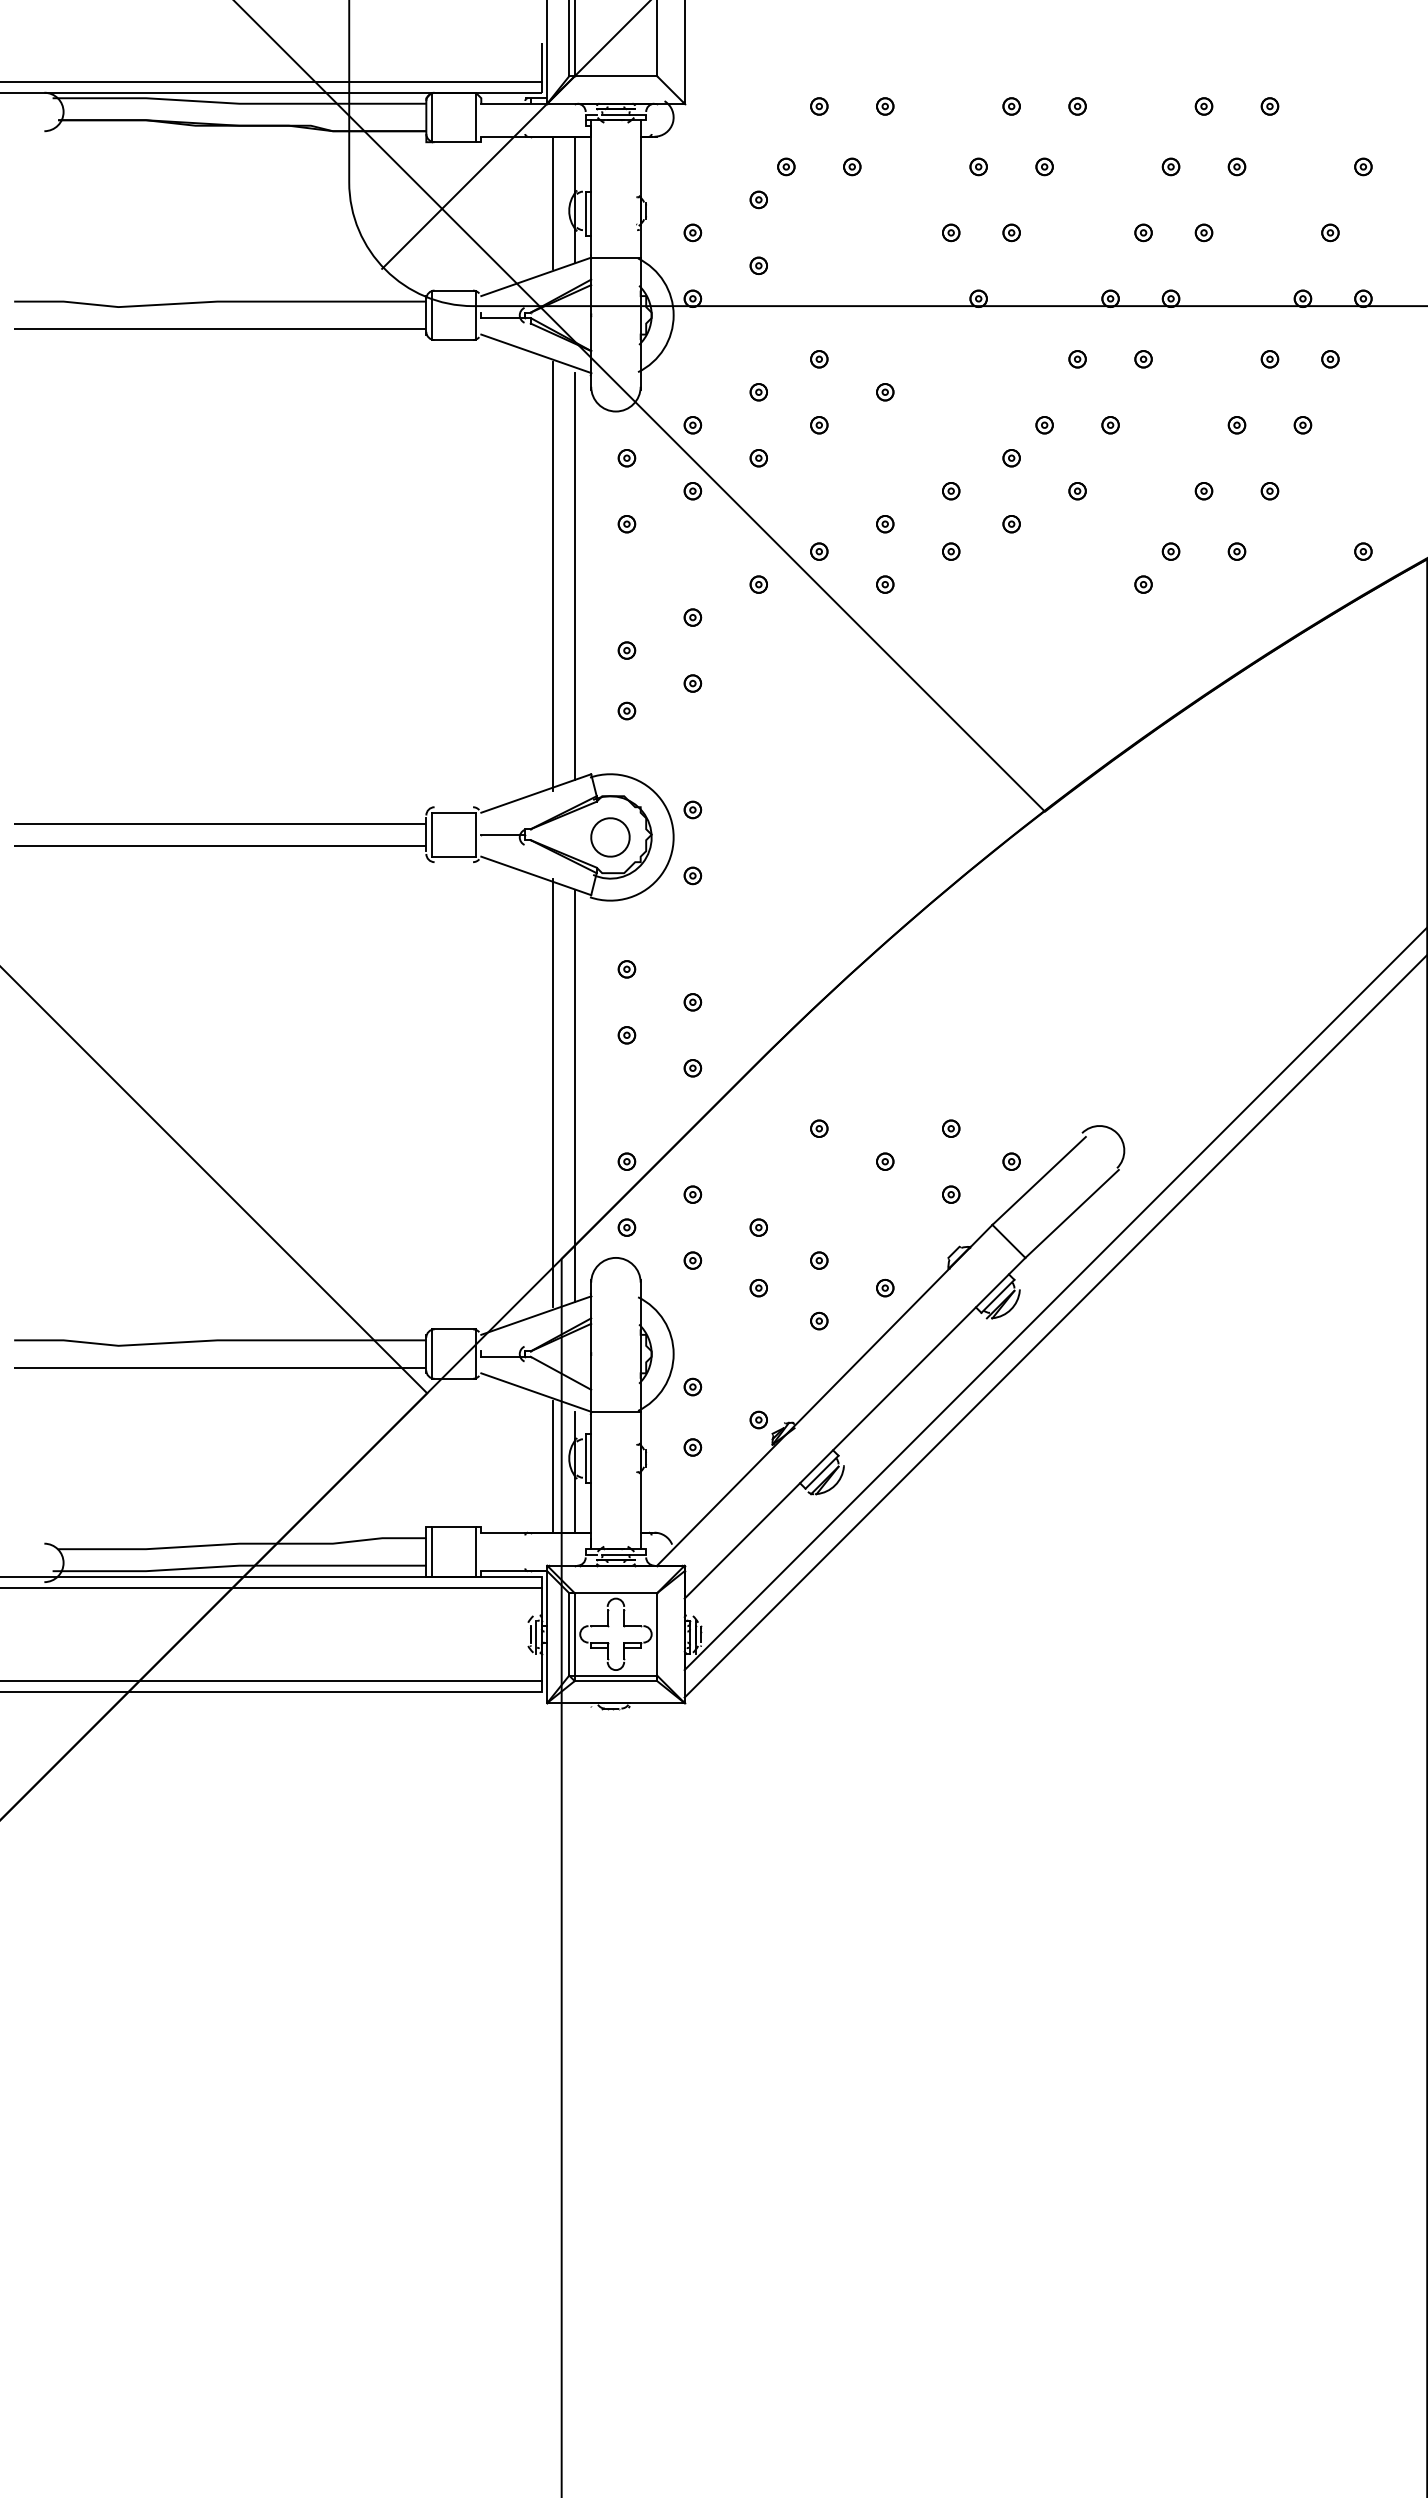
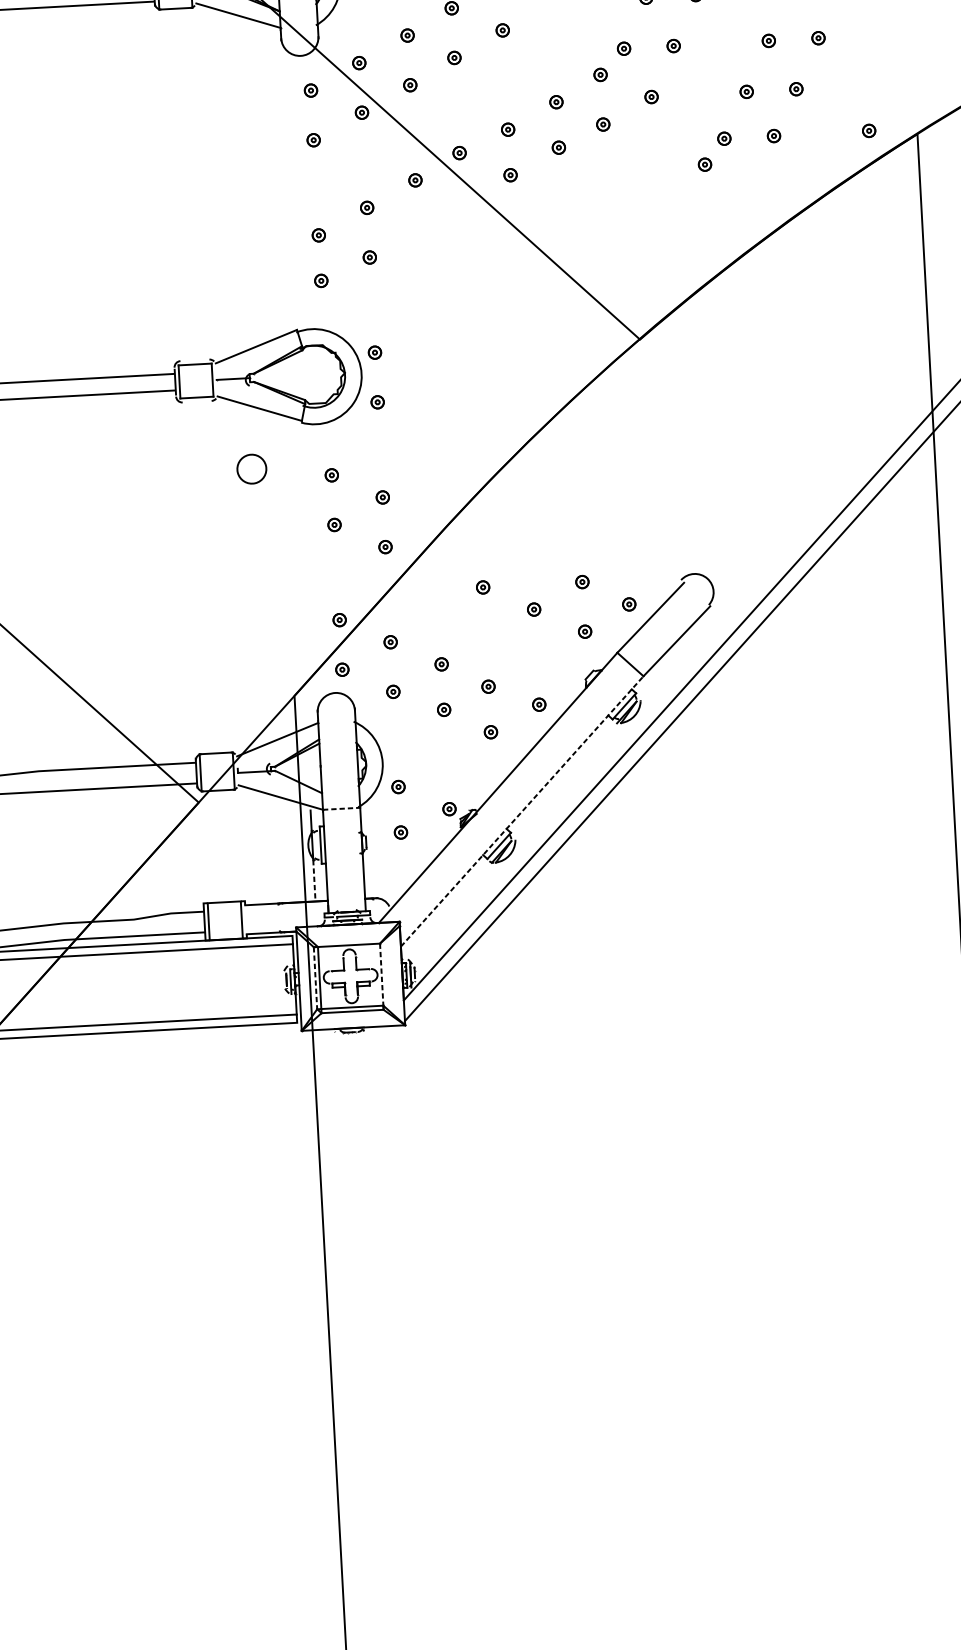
line: (552, 576) -> (259, 182), removed
line: (574, 576) -> (276, 181), removed
part: (610, 837) -> (251, 469), moved
line: (552, 1092) -> (280, 571), removed
line: (574, 1095) -> (297, 572), removed
line: (615, 1411) -> (341, 808), solid -> dashed
line: (855, 1428) -> (522, 811), solid -> dashed
line: (552, 1466) -> (296, 852), removed
line: (574, 1505) -> (314, 881), solid -> dashed
line: (569, 1634) -> (315, 978), solid -> dashed
line: (657, 1634) -> (381, 974), solid -> dashed

